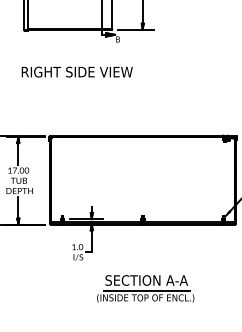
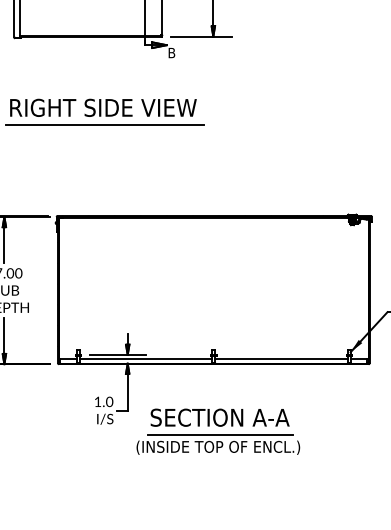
line: (78, 82) -> (105, 125), added
part: (145, 288) -> (218, 431), moved

